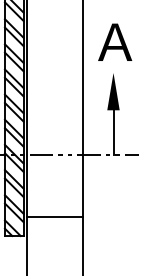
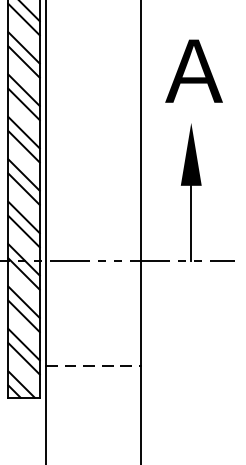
line: (55, 217) -> (93, 366), solid -> dashed

